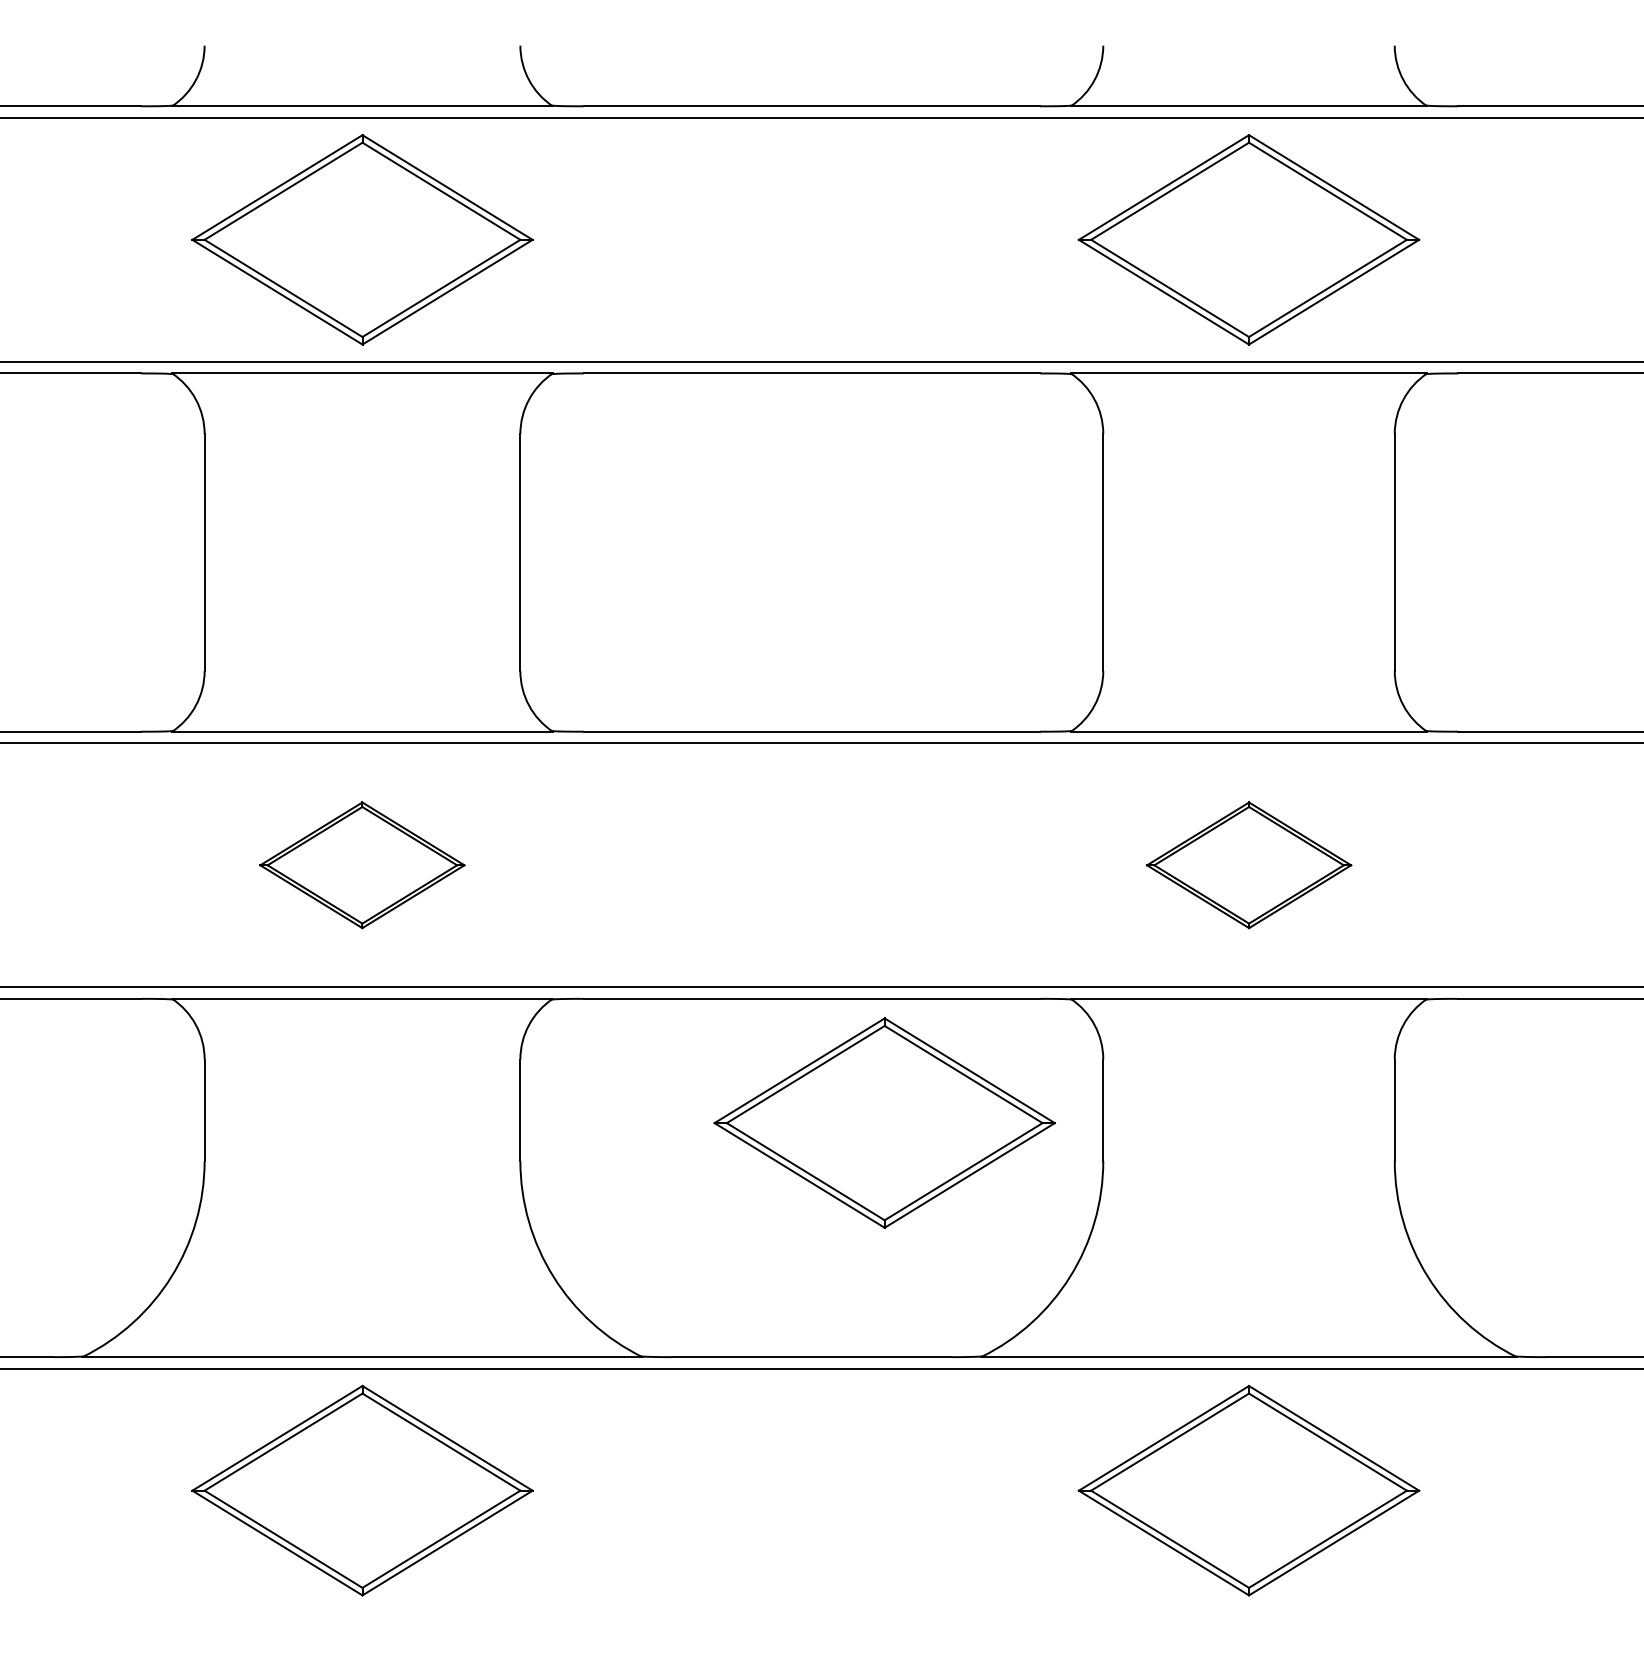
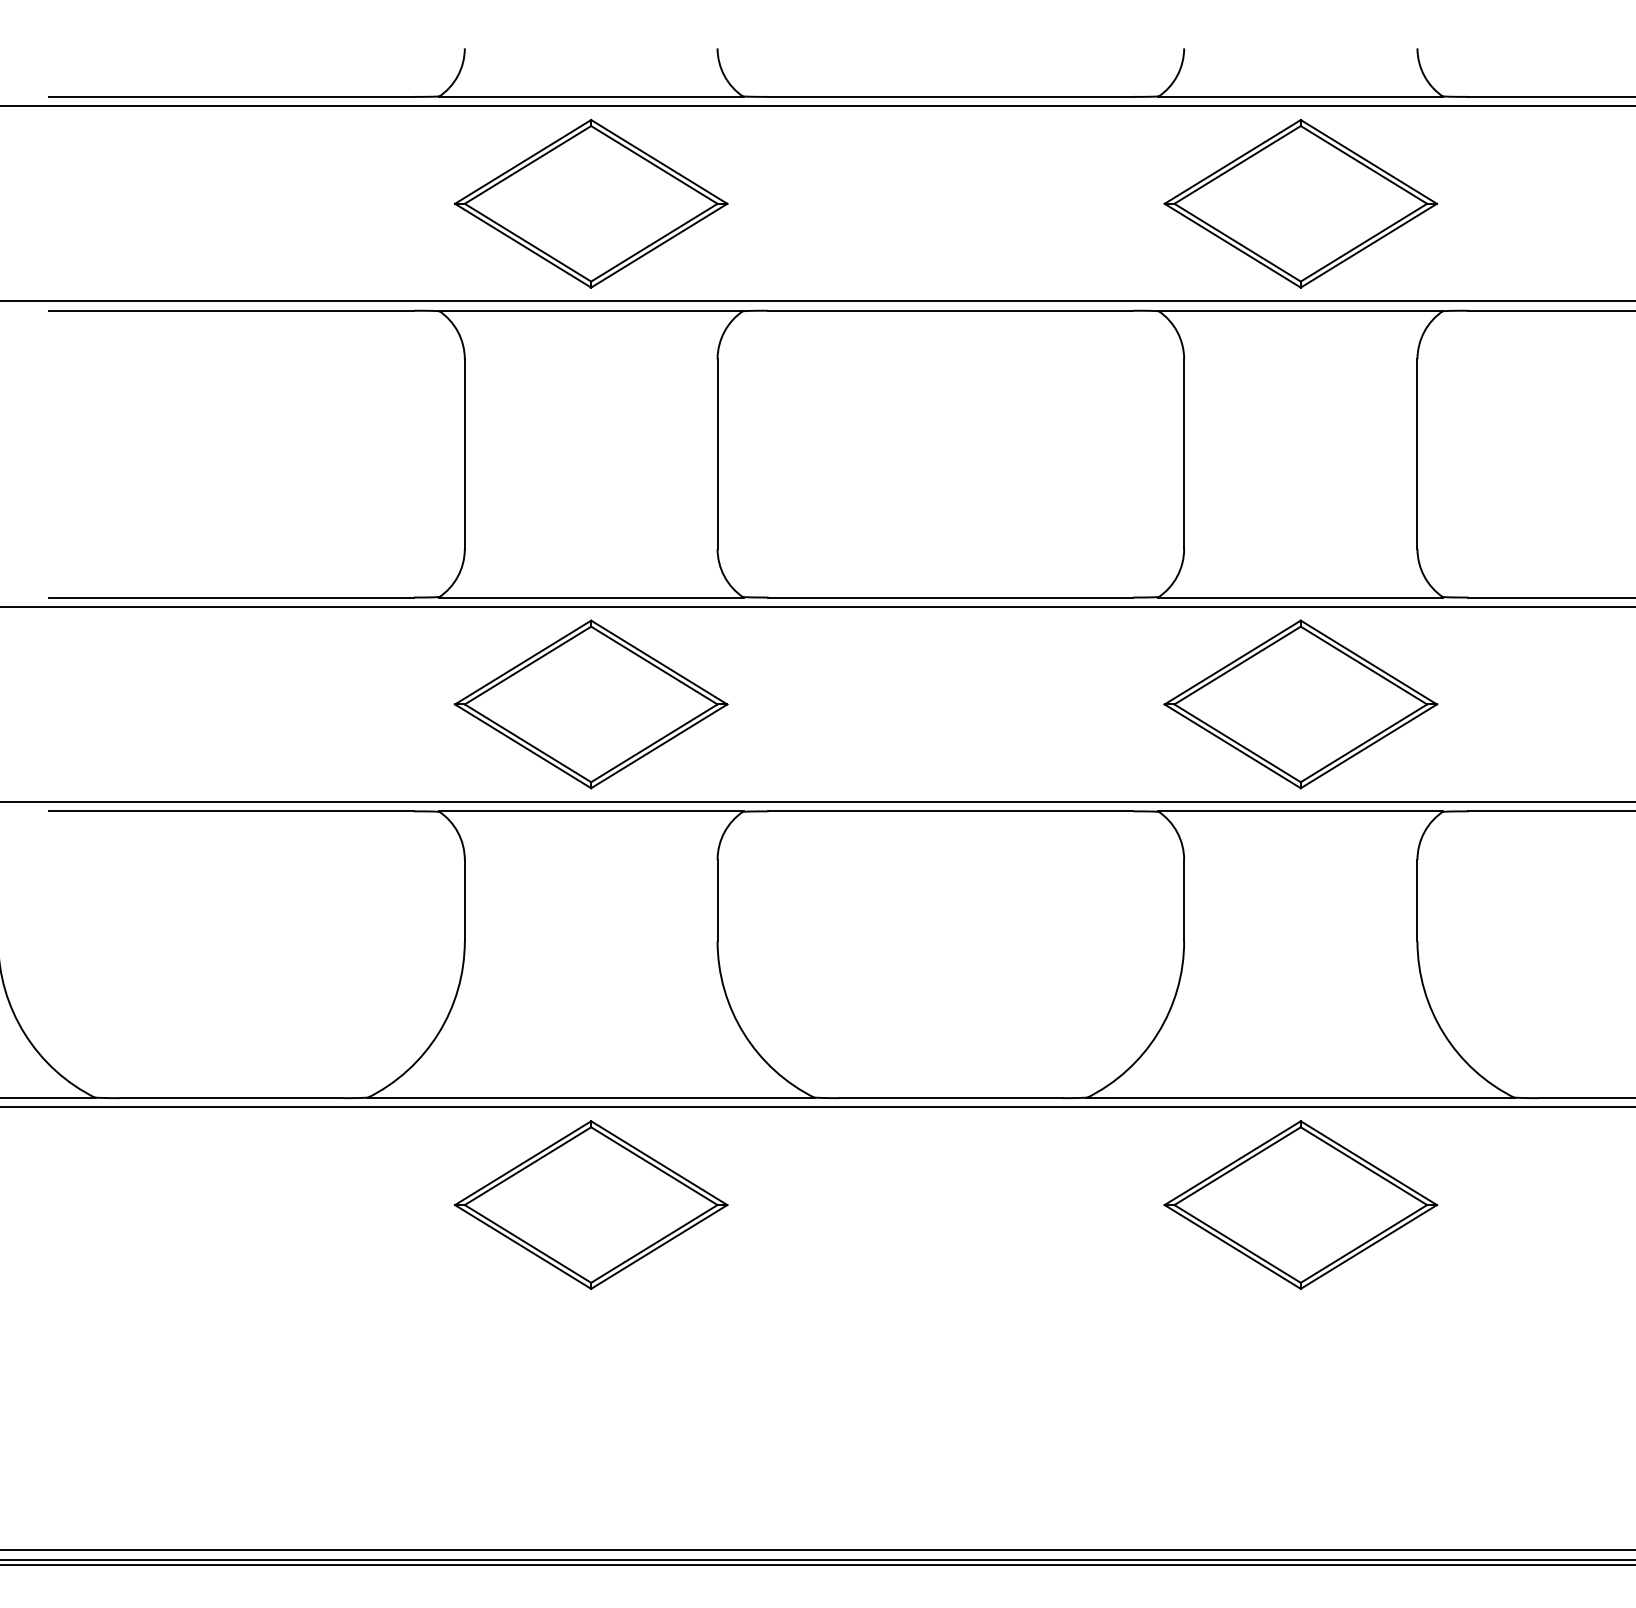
part: (361, 865) -> (590, 704), size x1.67
part: (1248, 865) -> (1300, 704), size x1.67
part: (883, 1122) -> (1008, 910), removed

